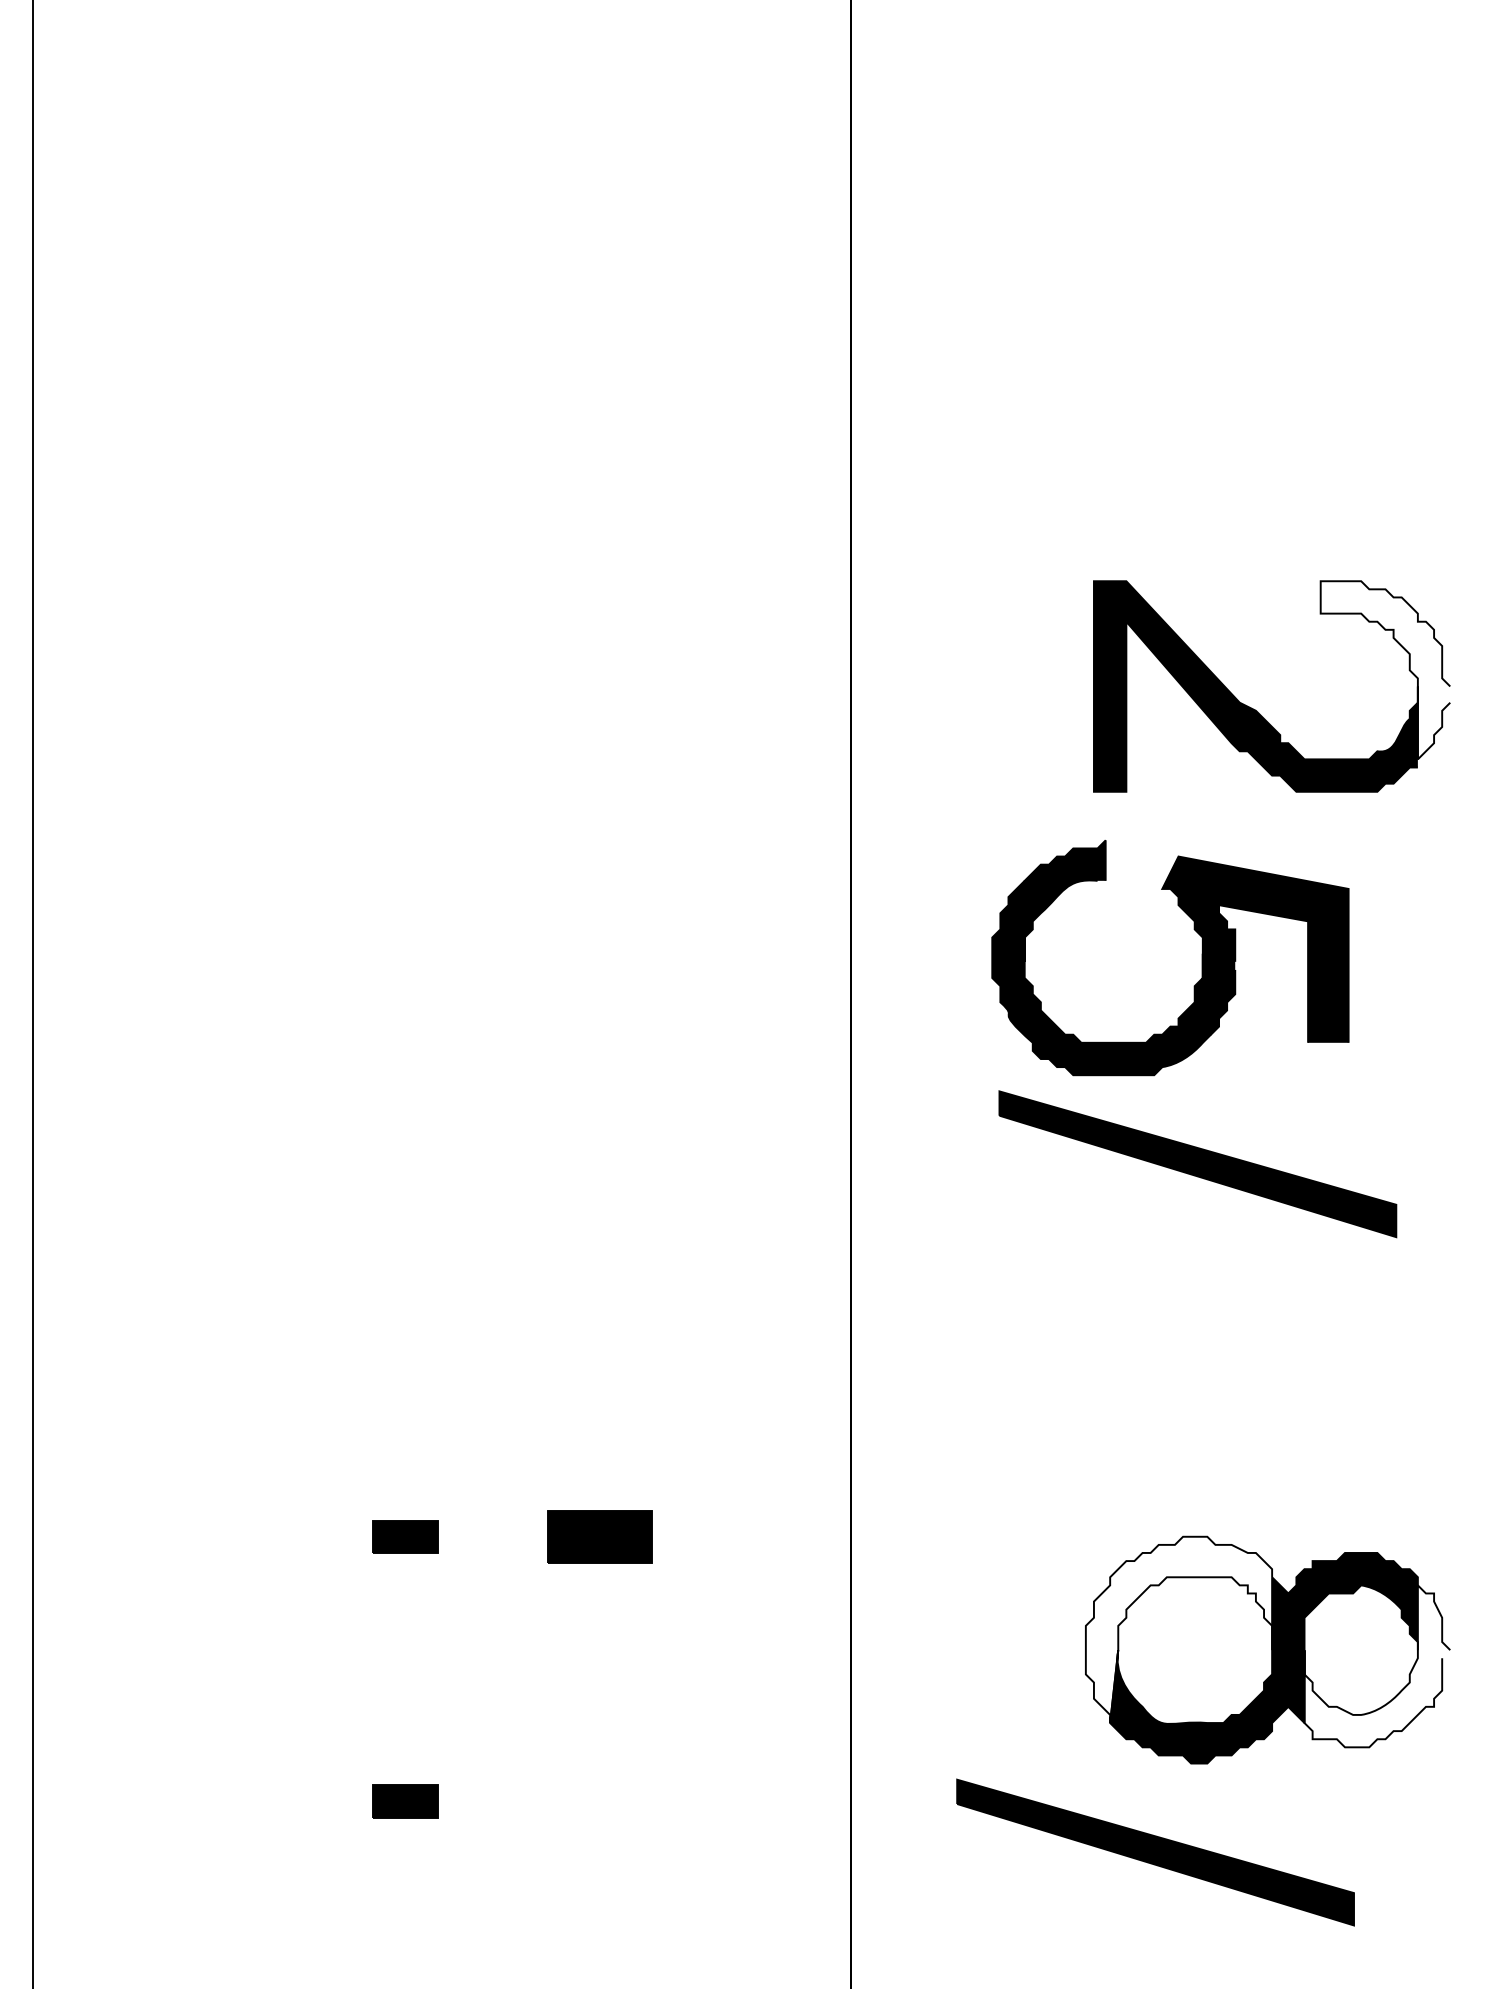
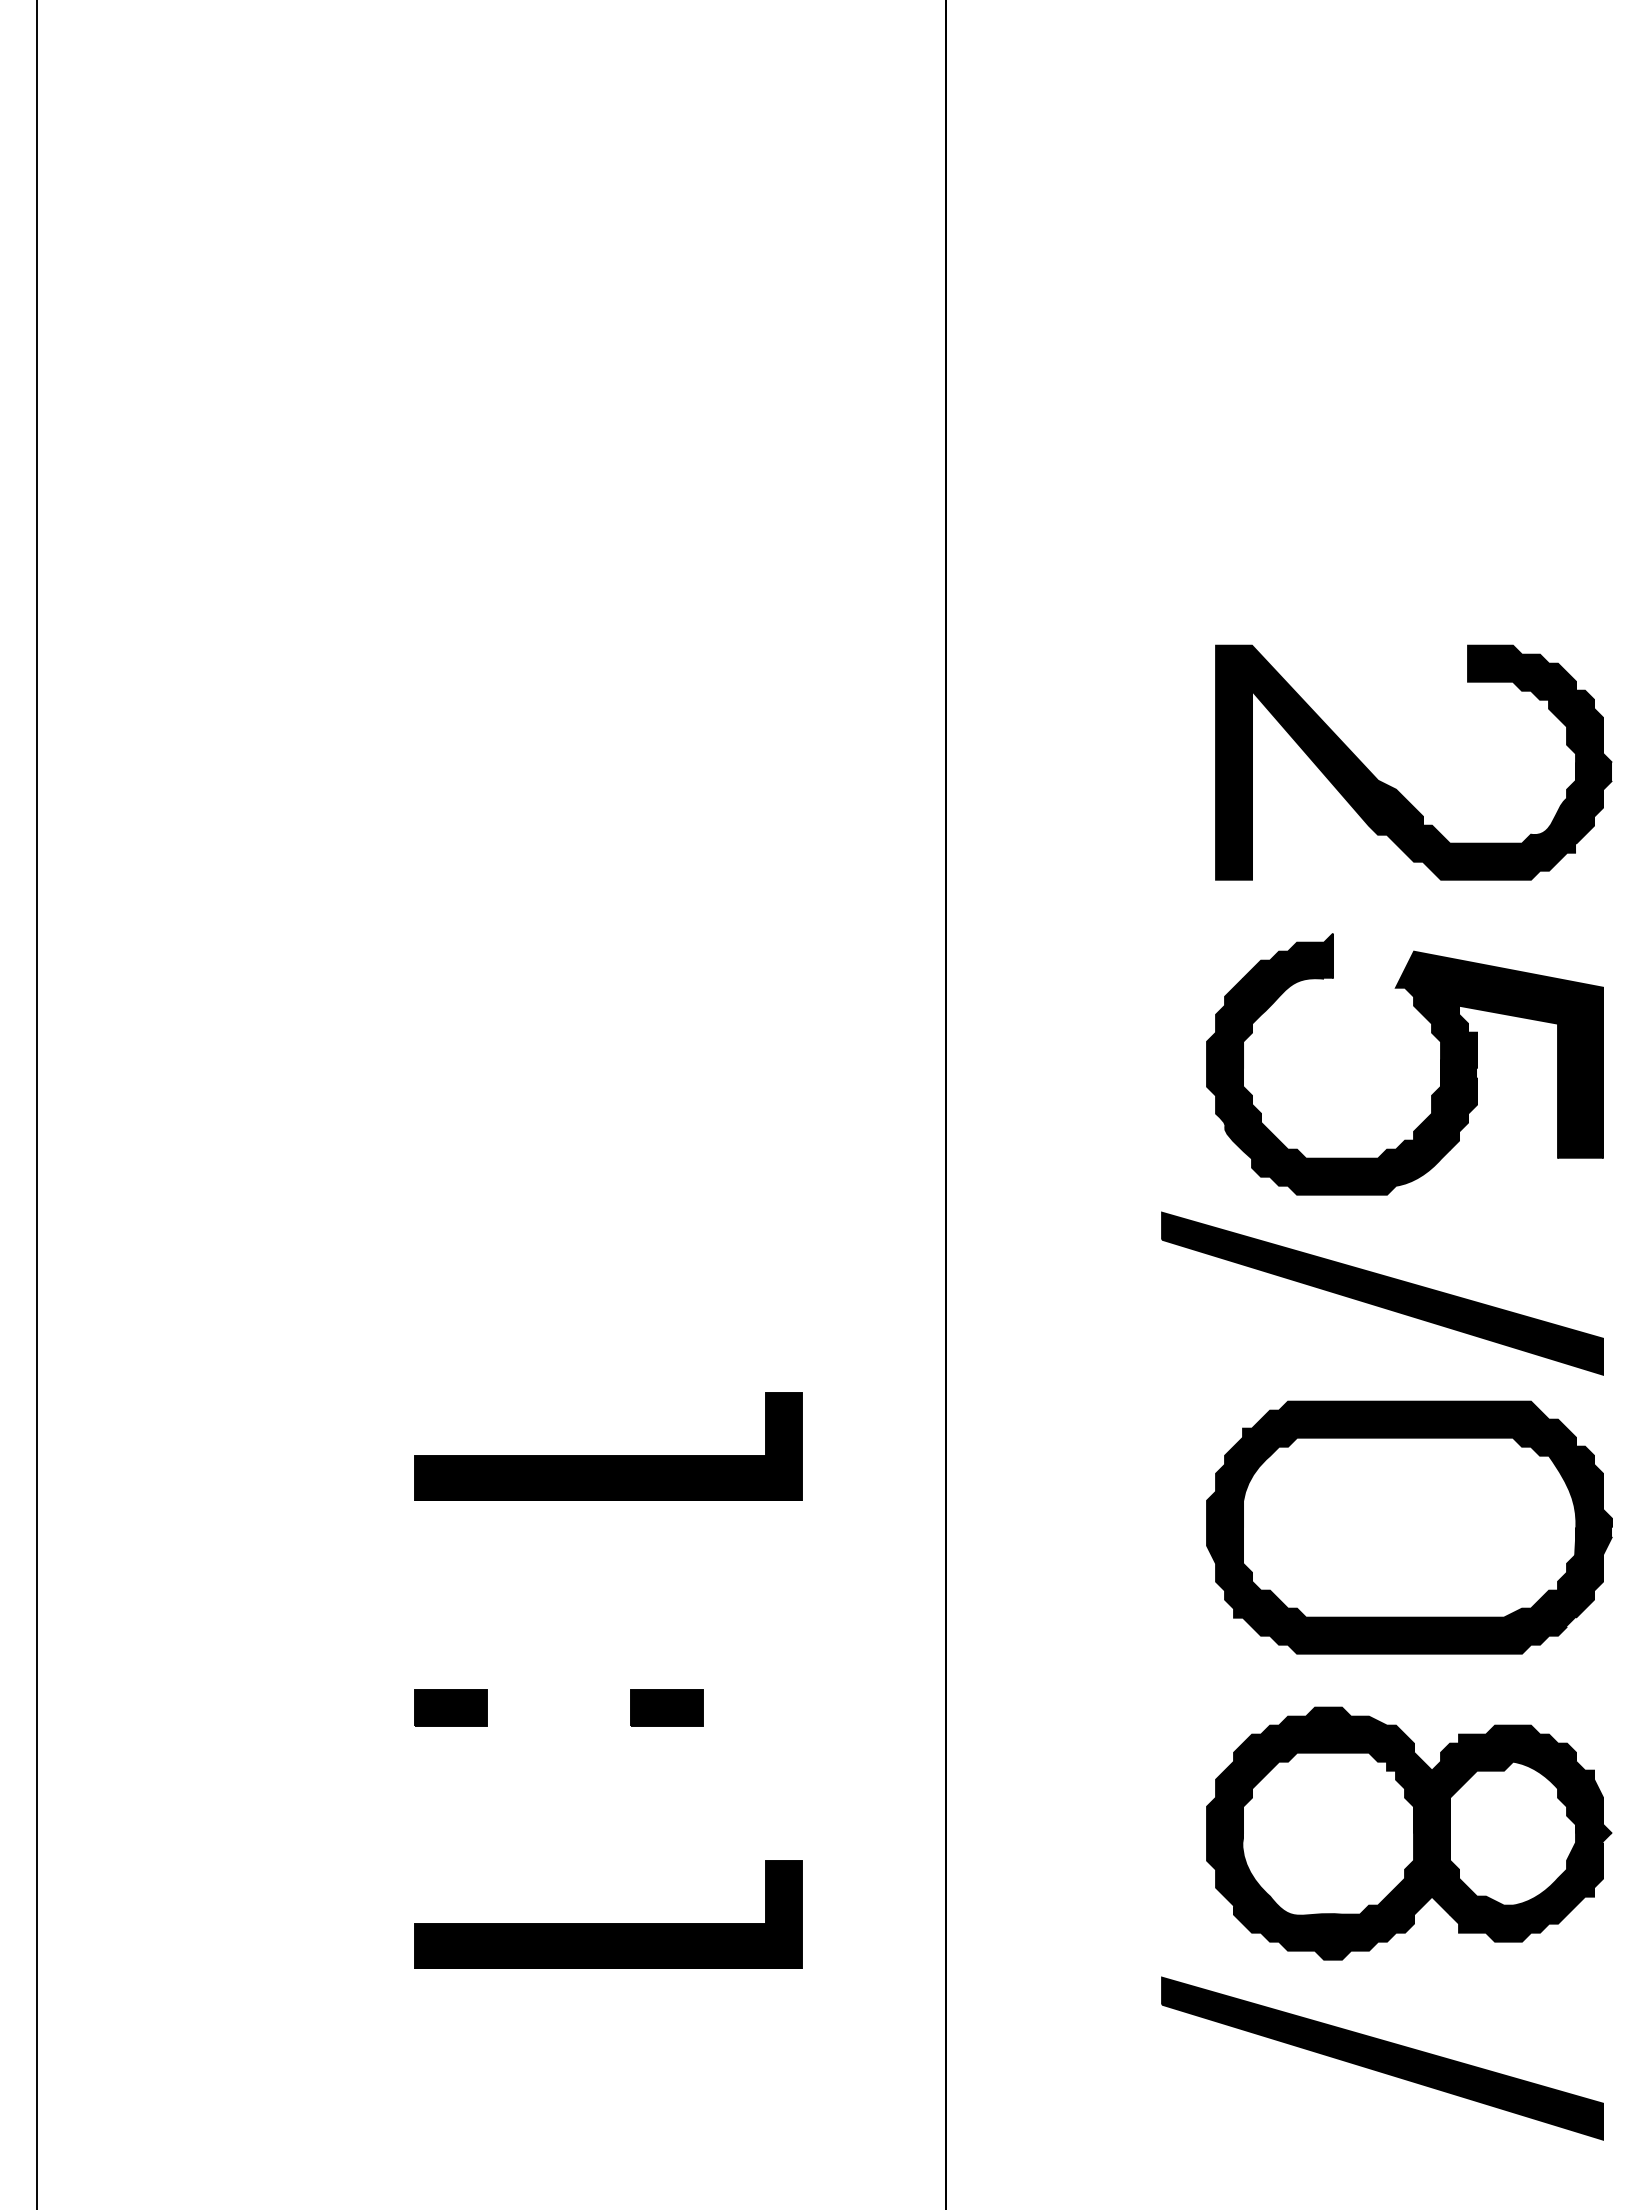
fill: (1385, 670) -> (1540, 744), added
part: (1202, 958) -> (1440, 1064), moved
part: (1197, 1164) -> (1382, 1293), moved
part: (547, 1309) -> (608, 1455), added
part: (1268, 1374) -> (1409, 1527), added
part: (599, 1536) -> (666, 1707), size x0.62
fill: (1178, 1629) -> (1310, 1810), added
fill: (1377, 1666) -> (1531, 1851), added
part: (547, 1730) -> (608, 1923), added
part: (405, 1801) -> (450, 2001), removed
part: (1155, 1852) -> (1382, 2058), moved

